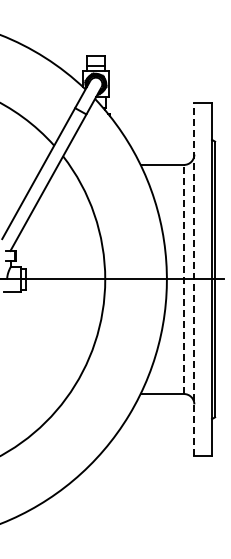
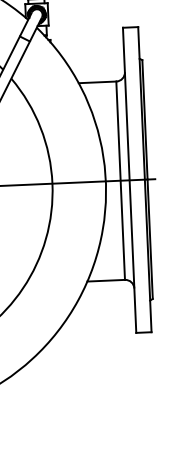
line: (194, 278) -> (129, 179), dashed -> solid
line: (184, 279) -> (121, 180), dashed -> solid

